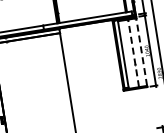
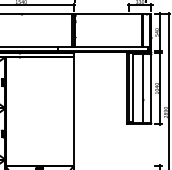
line: (141, 51) -> (151, 88), dashed -> solid
line: (133, 53) -> (143, 88), dashed -> solid

